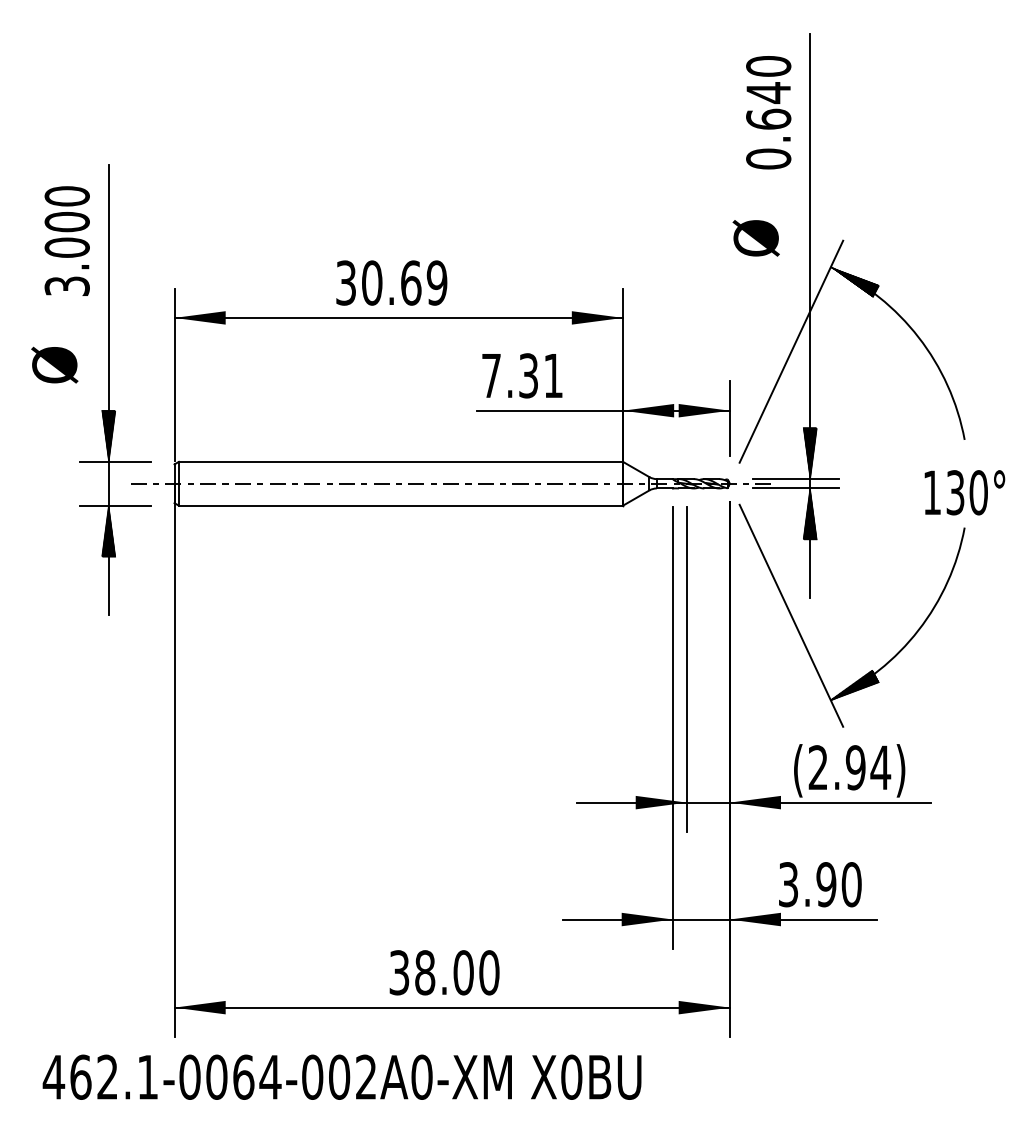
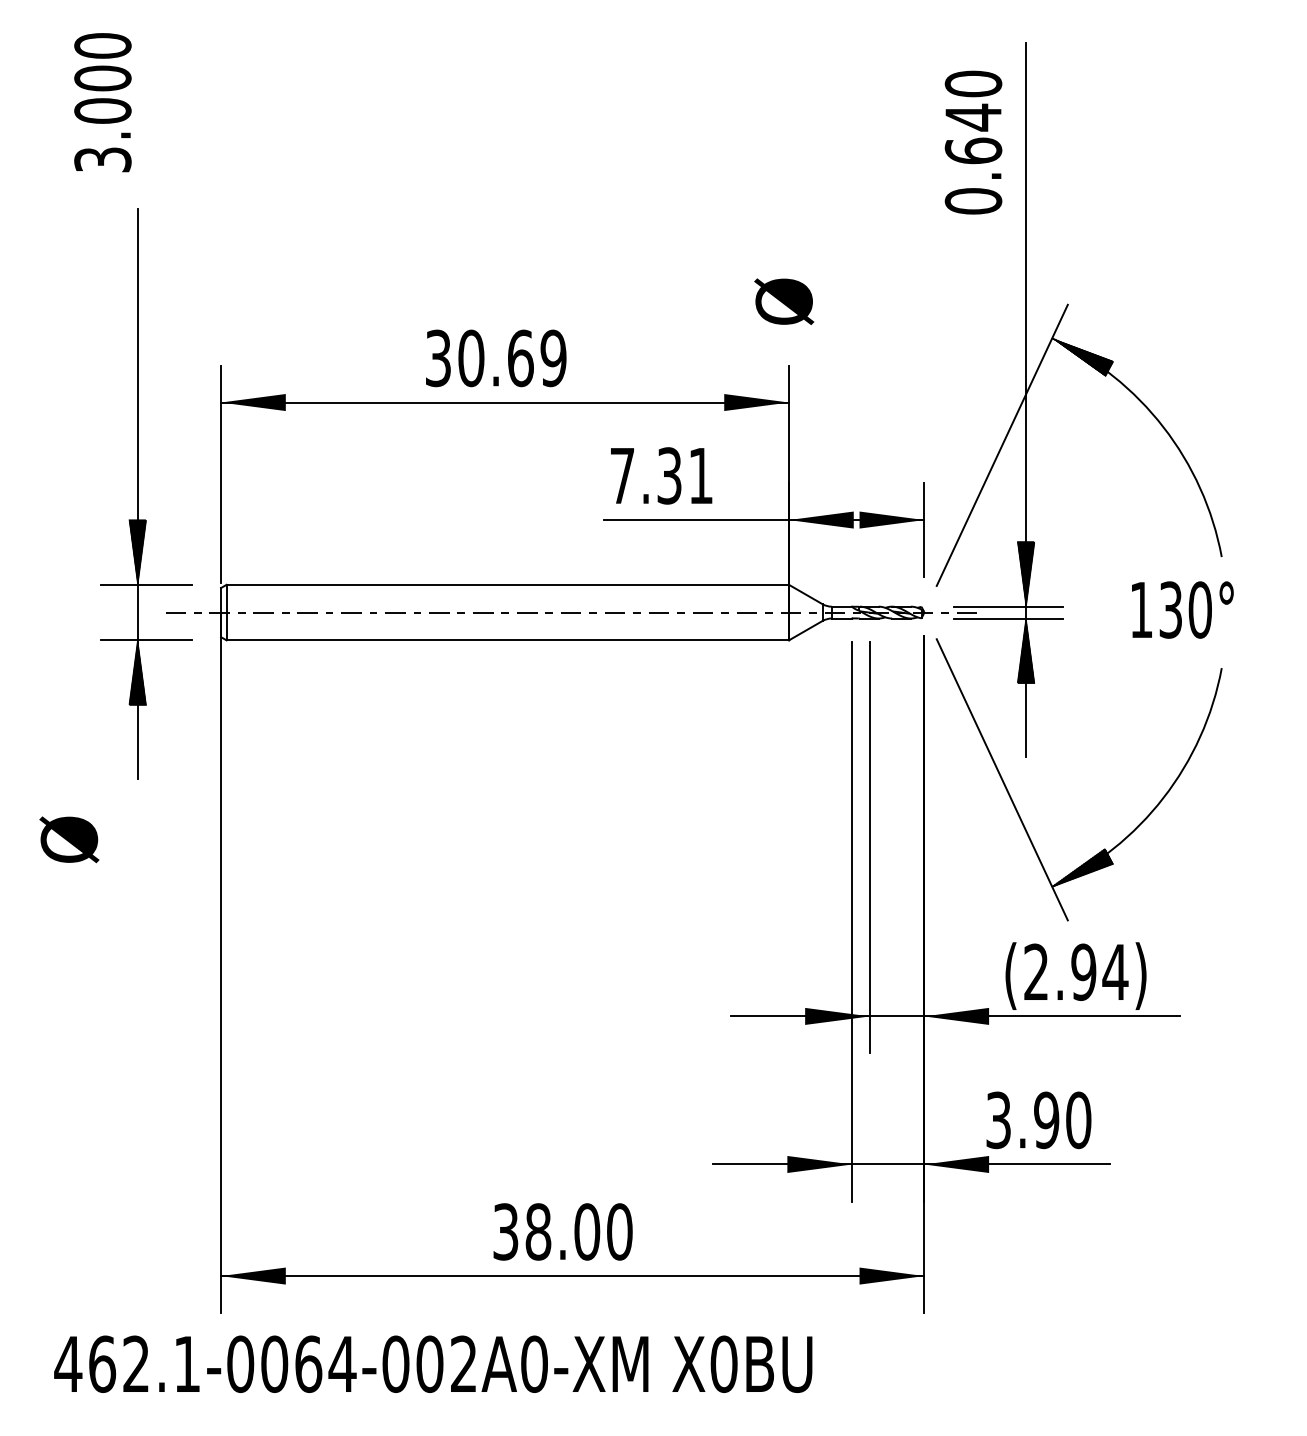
text: (755, 238) -> (783, 301), moved
text: (66, 240) -> (101, 101), moved
text: (54, 364) -> (69, 838), moved
text: (964, 492) -> (1182, 609), moved

